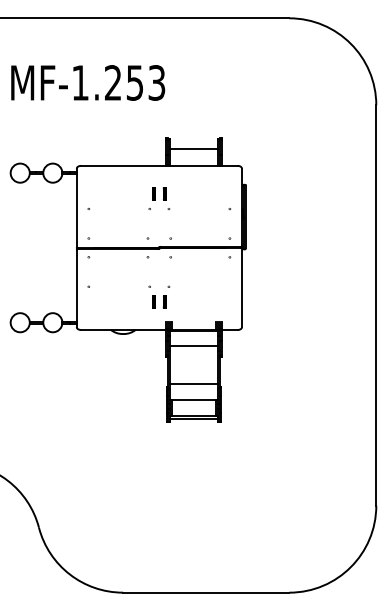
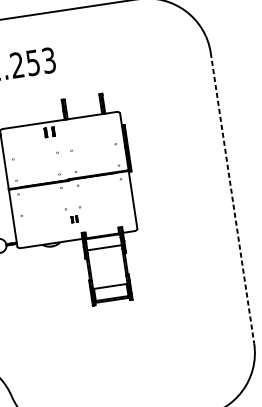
line: (193, 148) -> (82, 104), removed
part: (159, 193) -> (49, 132), moved
part: (159, 301) -> (74, 218), size x0.6
line: (376, 305) -> (232, 198), solid -> dashed
line: (193, 384) -> (108, 275), removed

